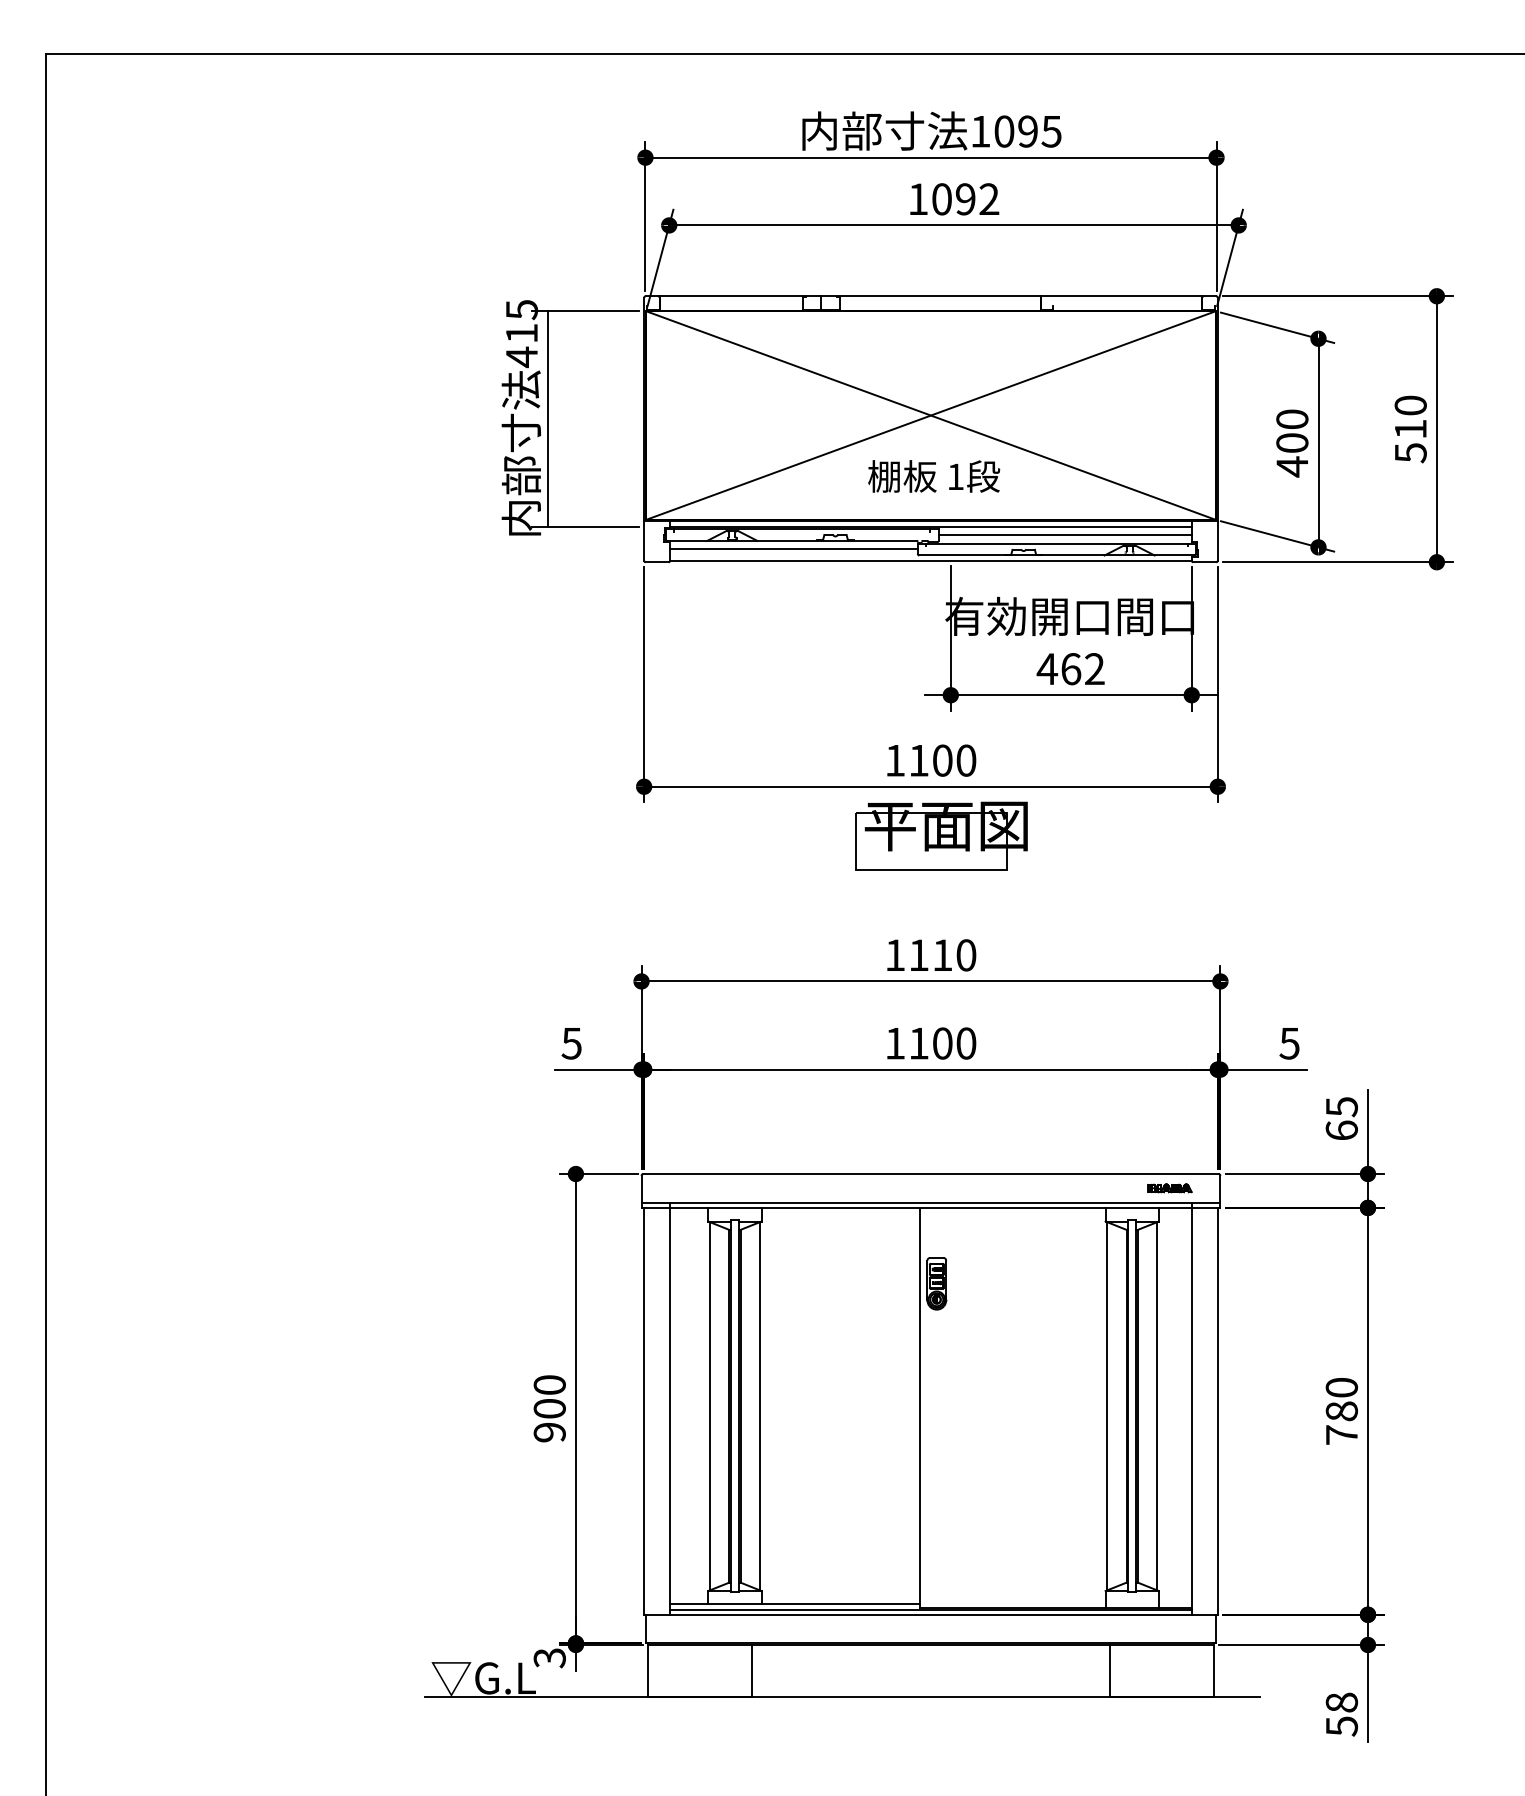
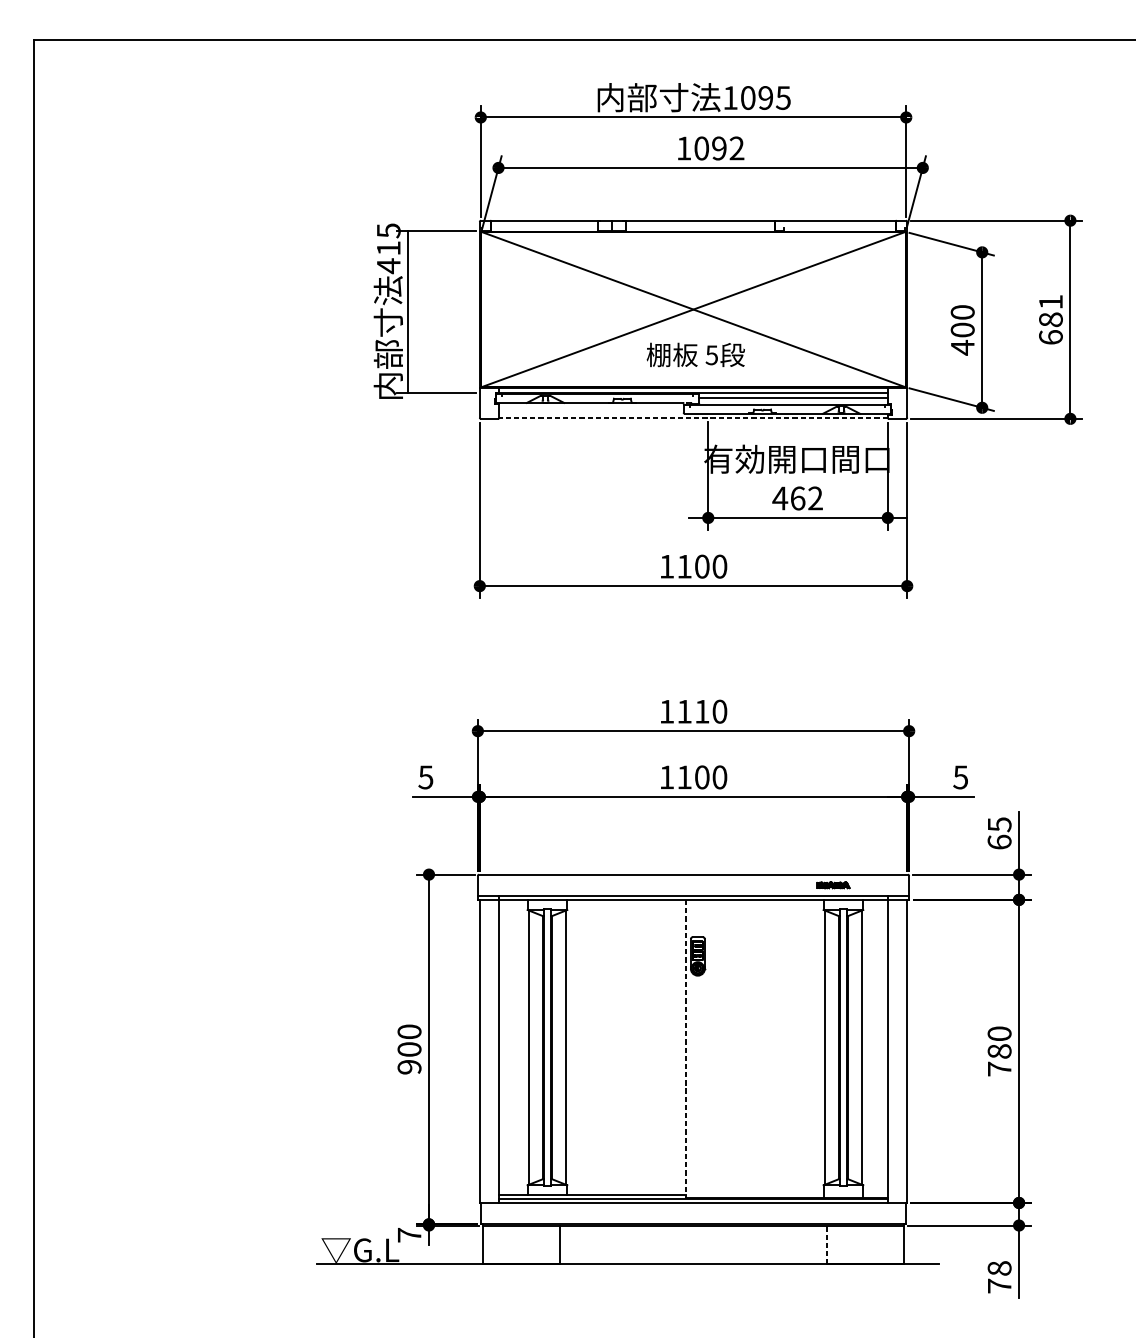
text: (1410, 429) -> (1050, 319), 510 -> 681
text: (955, 476) -> (711, 354), 1 -> 5
line: (793, 549) -> (591, 409), removed
line: (930, 560) -> (693, 417), solid -> dashed
part: (941, 835) -> (701, 622), removed
part: (1169, 1188) -> (833, 885), moved
line: (920, 1408) -> (685, 1049), solid -> dashed
text: (549, 1658) -> (409, 1235), 3 -> 7
line: (1109, 1670) -> (826, 1244), solid -> dashed
text: (1341, 1726) -> (999, 1286), 58 -> 78

